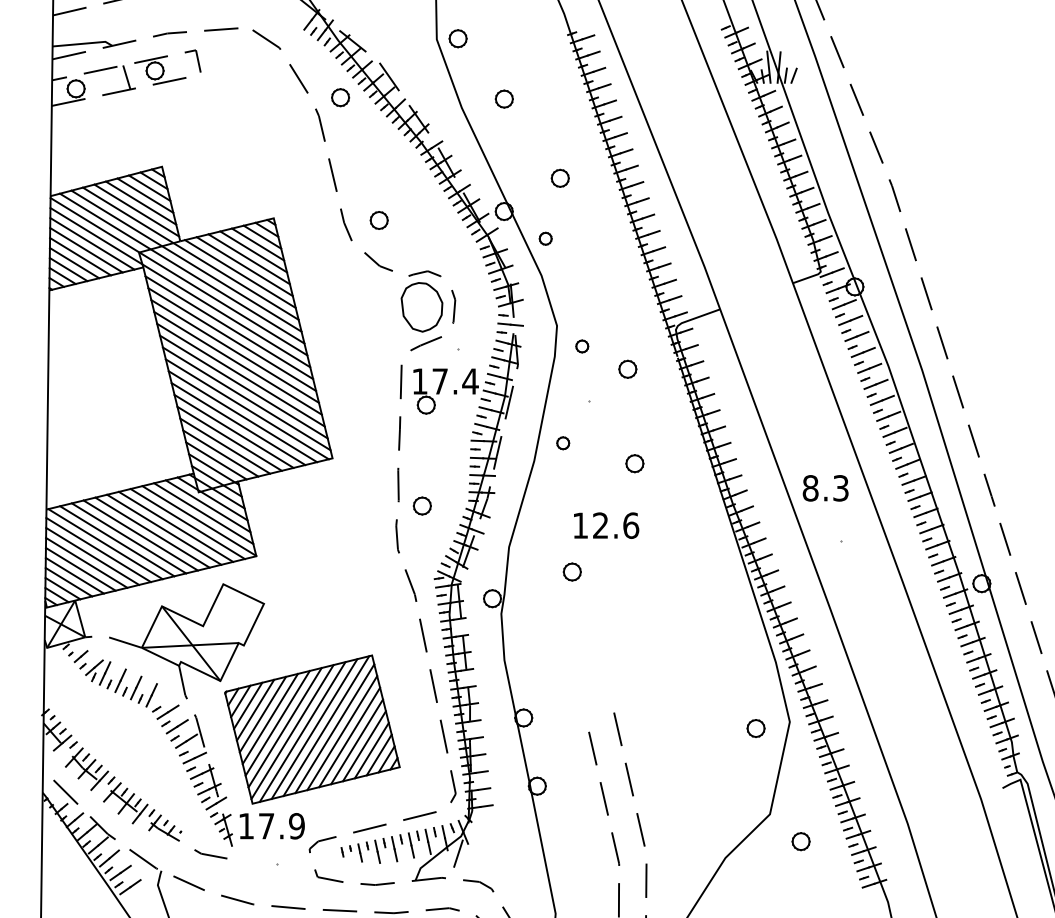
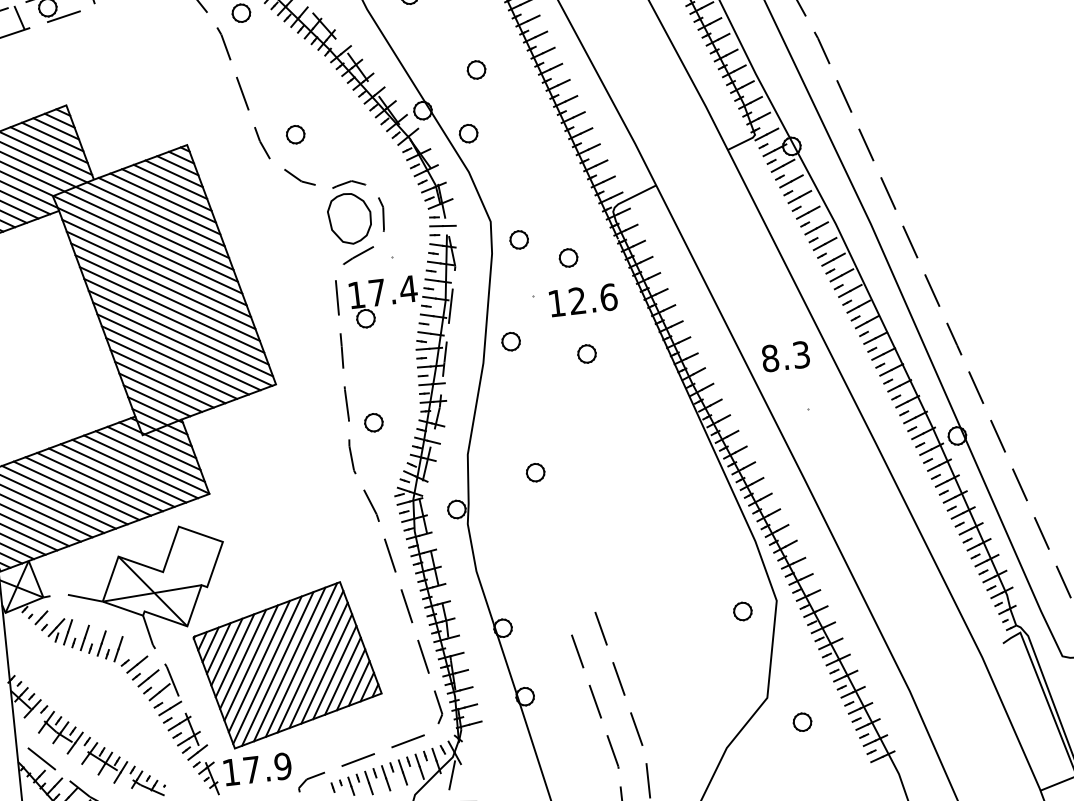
part: (545, 238) -> (468, 133), size x1.43
part: (581, 346) -> (518, 240), size x1.43
part: (562, 442) -> (510, 340), size x1.43
text: (606, 525) -> (583, 300), moved

